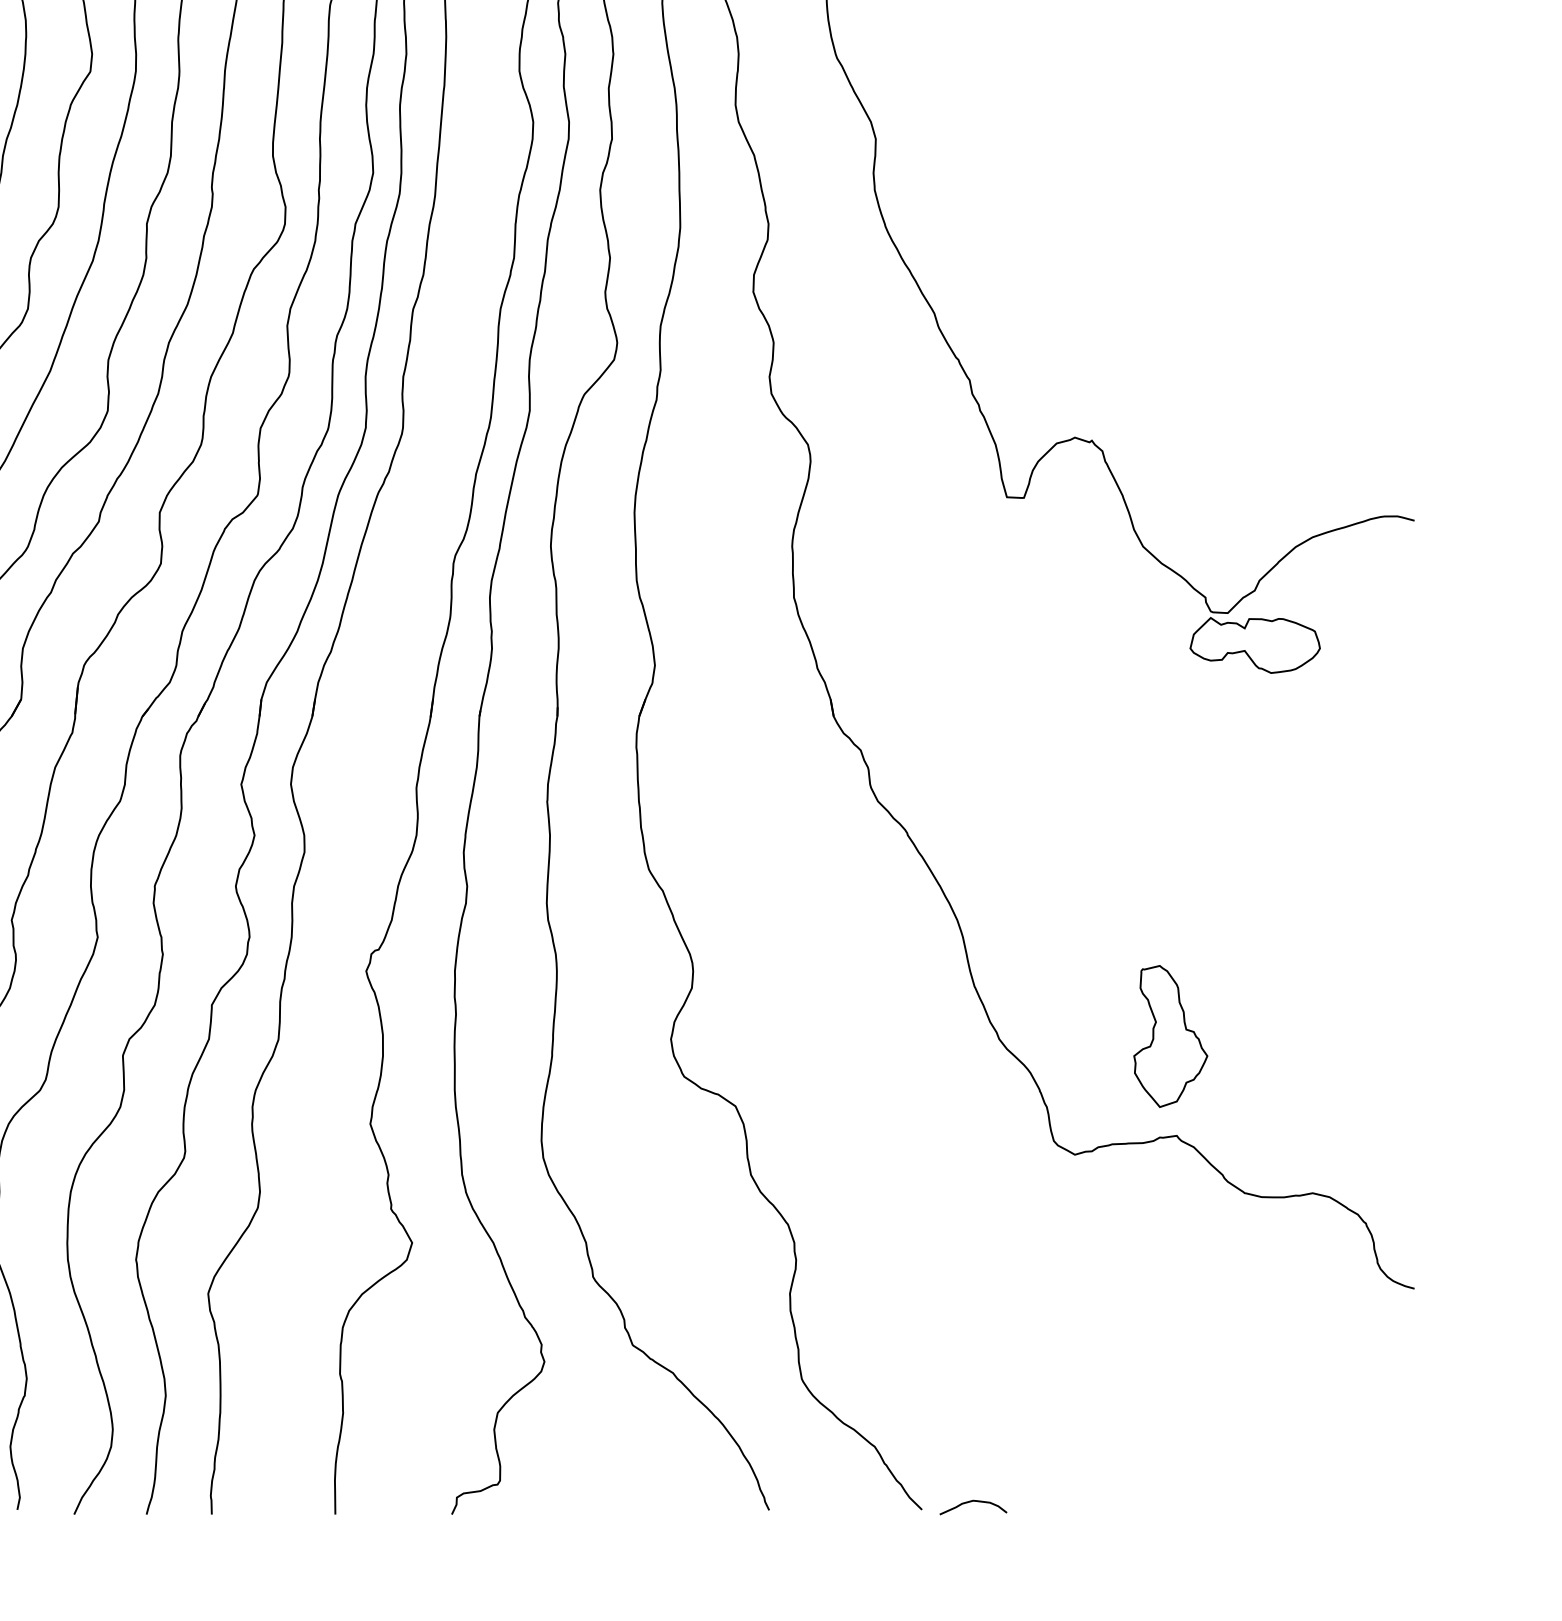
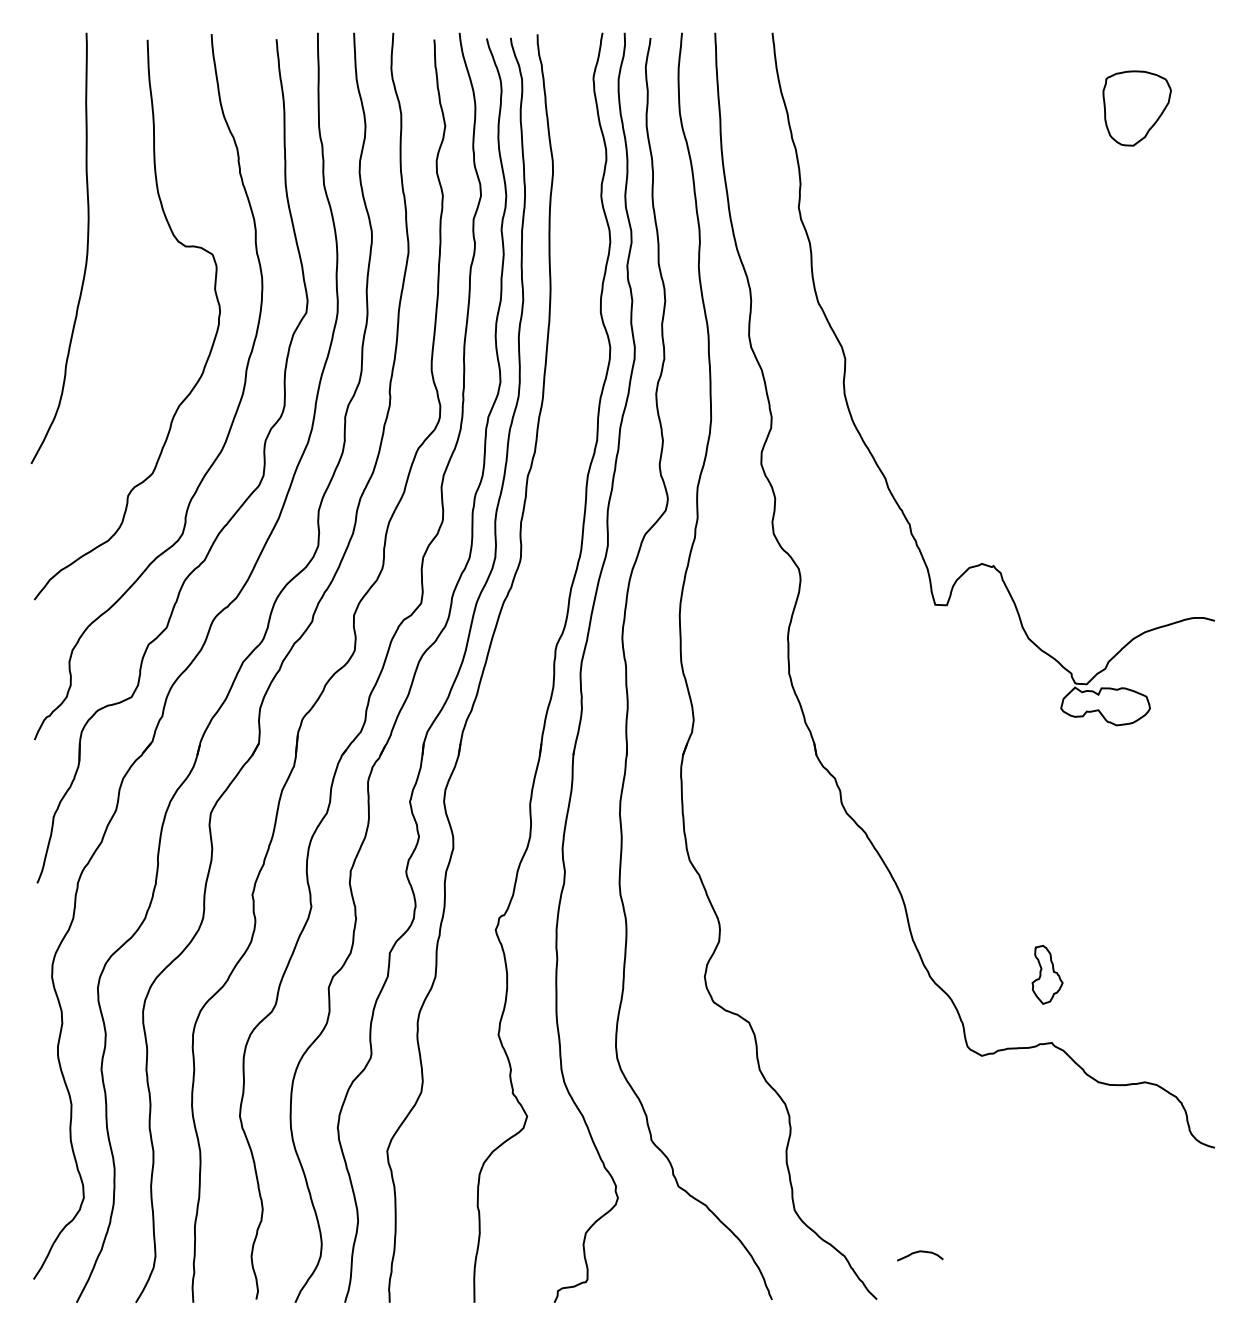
part: (1170, 1036) -> (1047, 974), size x0.6
curve: (973, 1502) -> (920, 1252), moved

